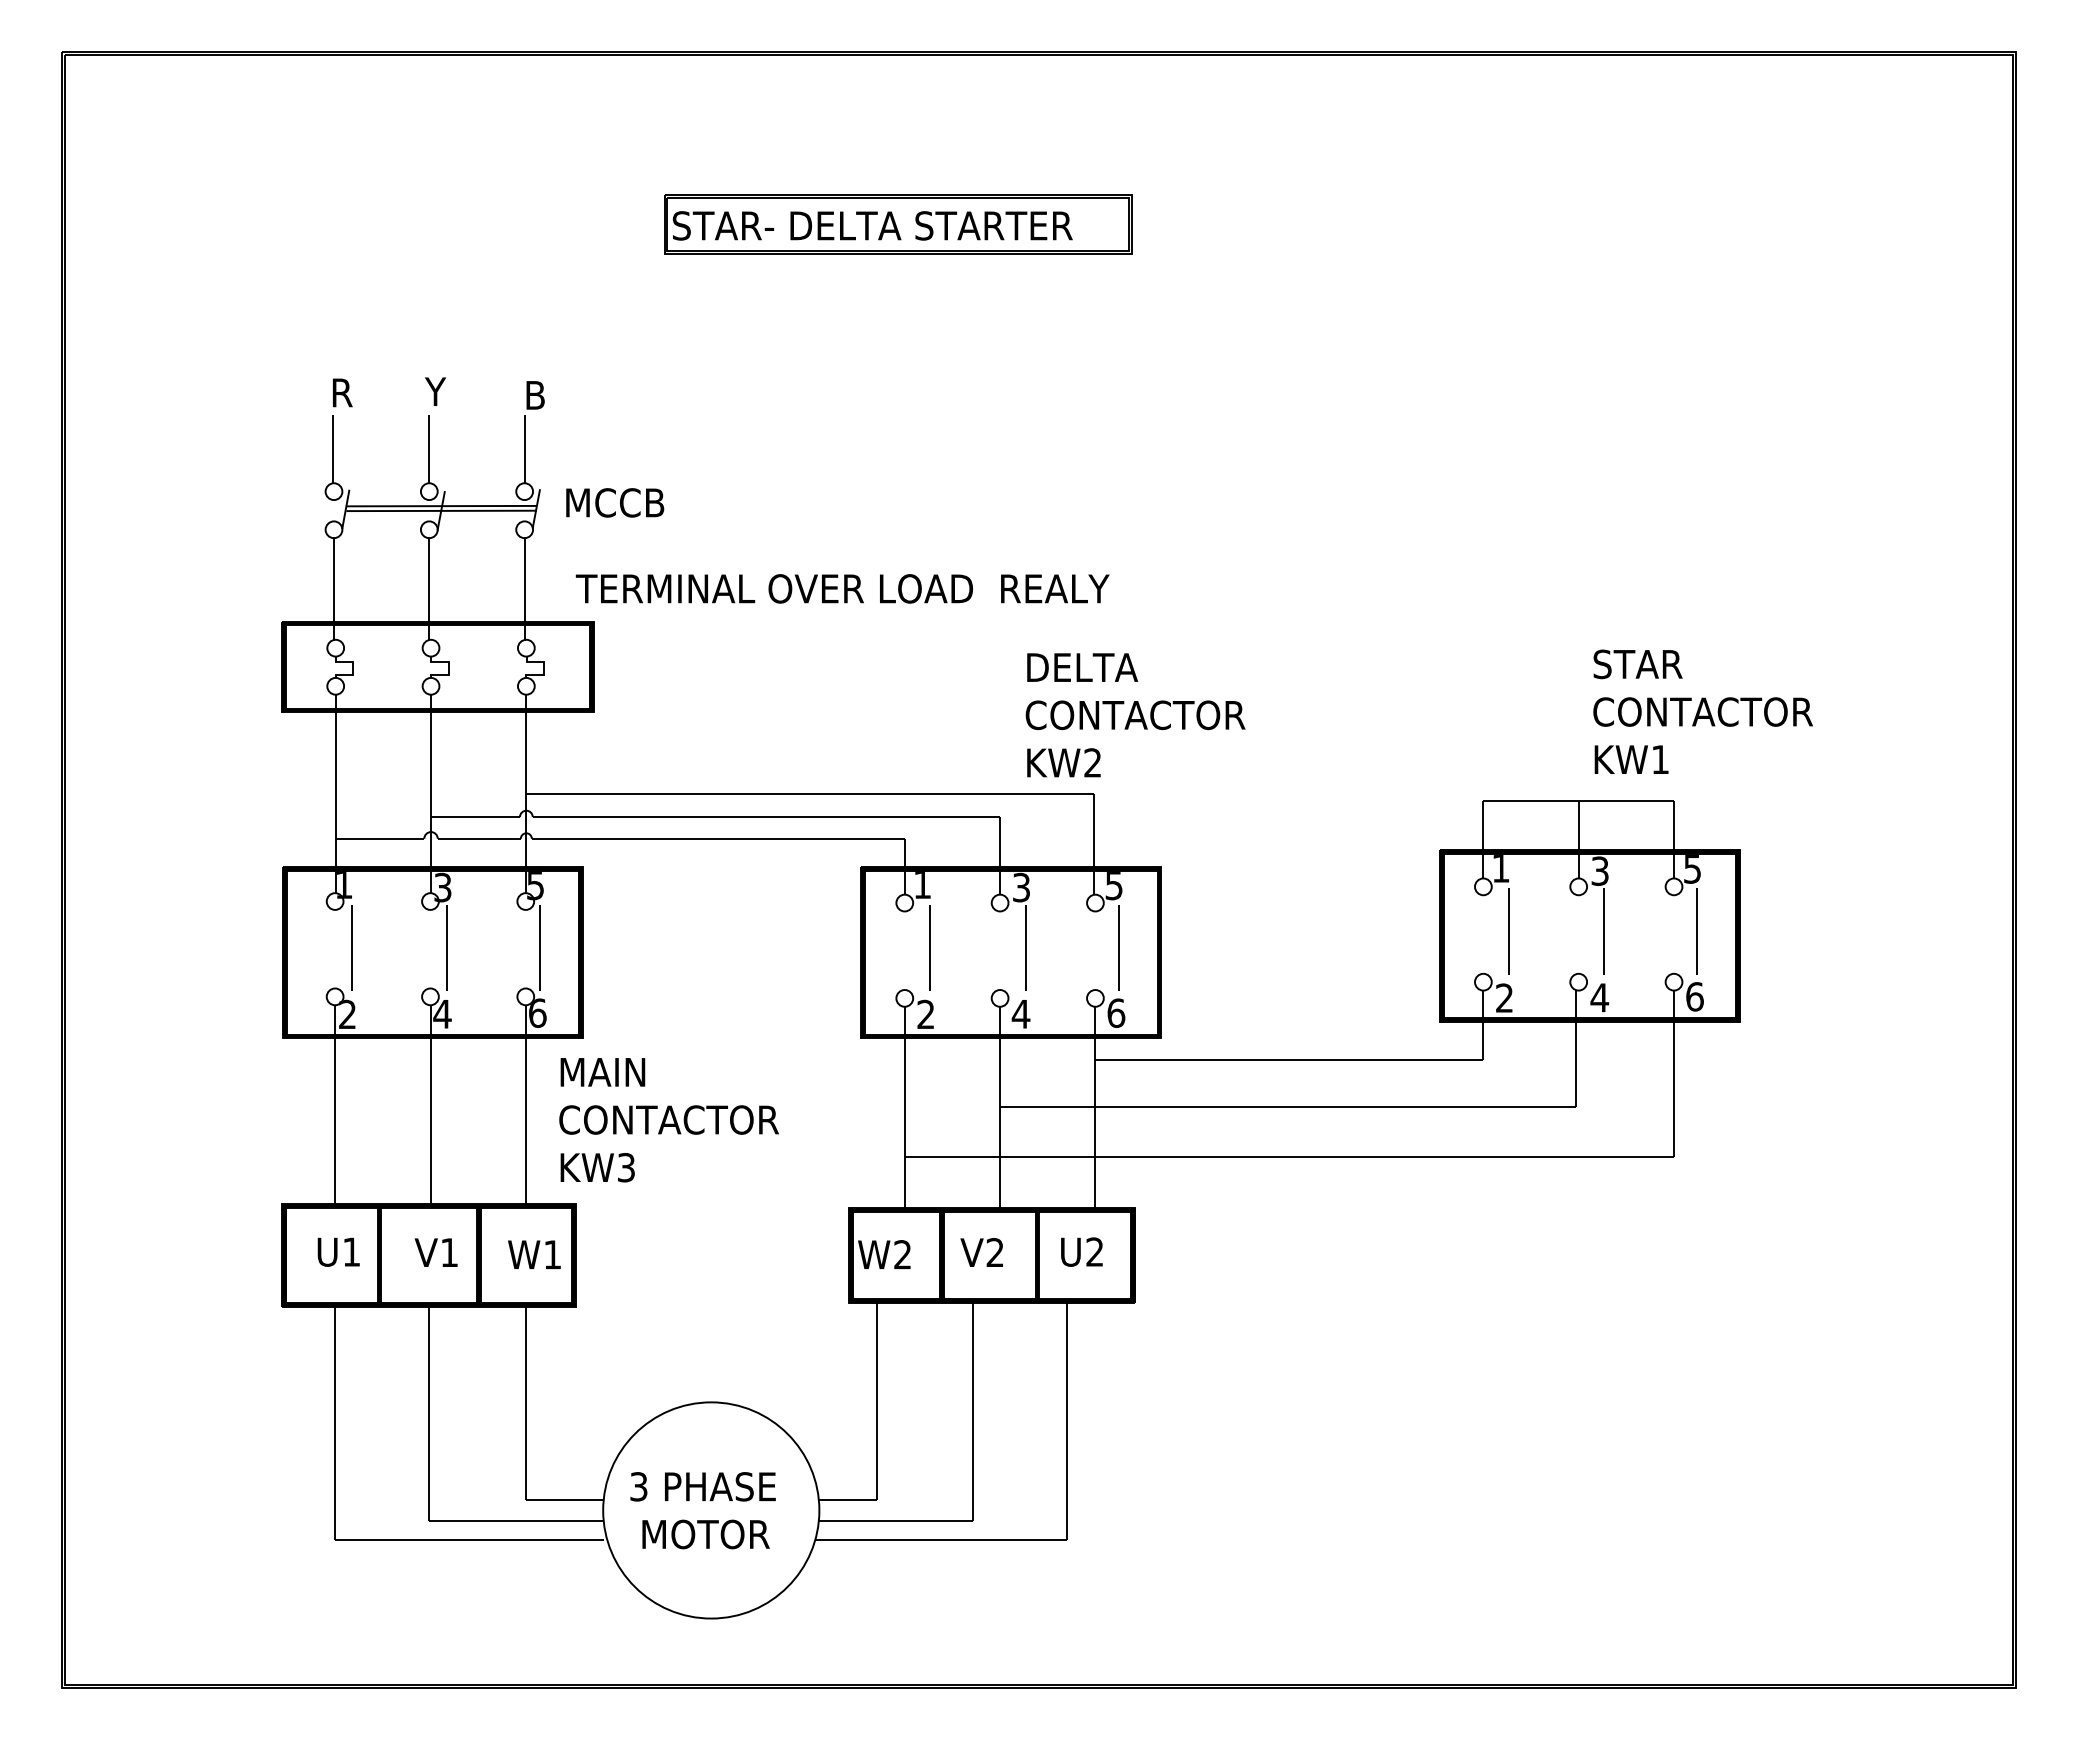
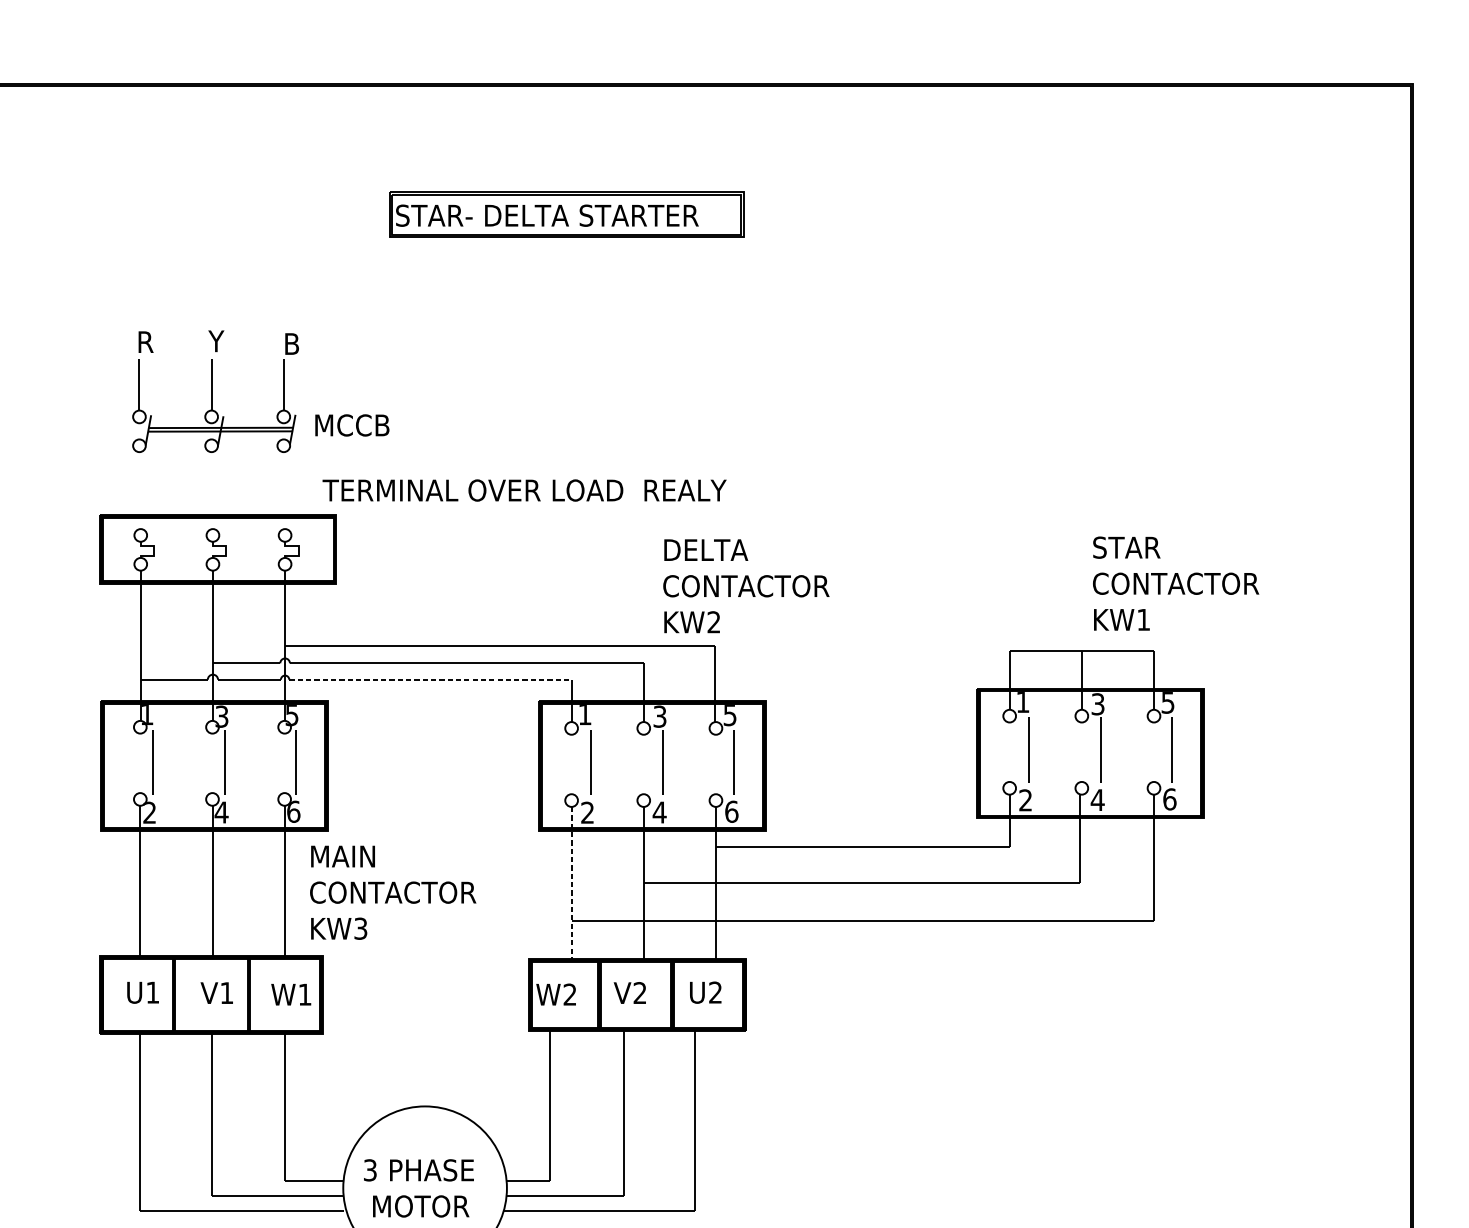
line: (334, 588) -> (139, 490), removed
line: (429, 588) -> (211, 490), removed
line: (524, 588) -> (283, 490), removed
line: (718, 838) -> (430, 679), solid -> dashed
line: (904, 1107) -> (571, 883), solid -> dashed

